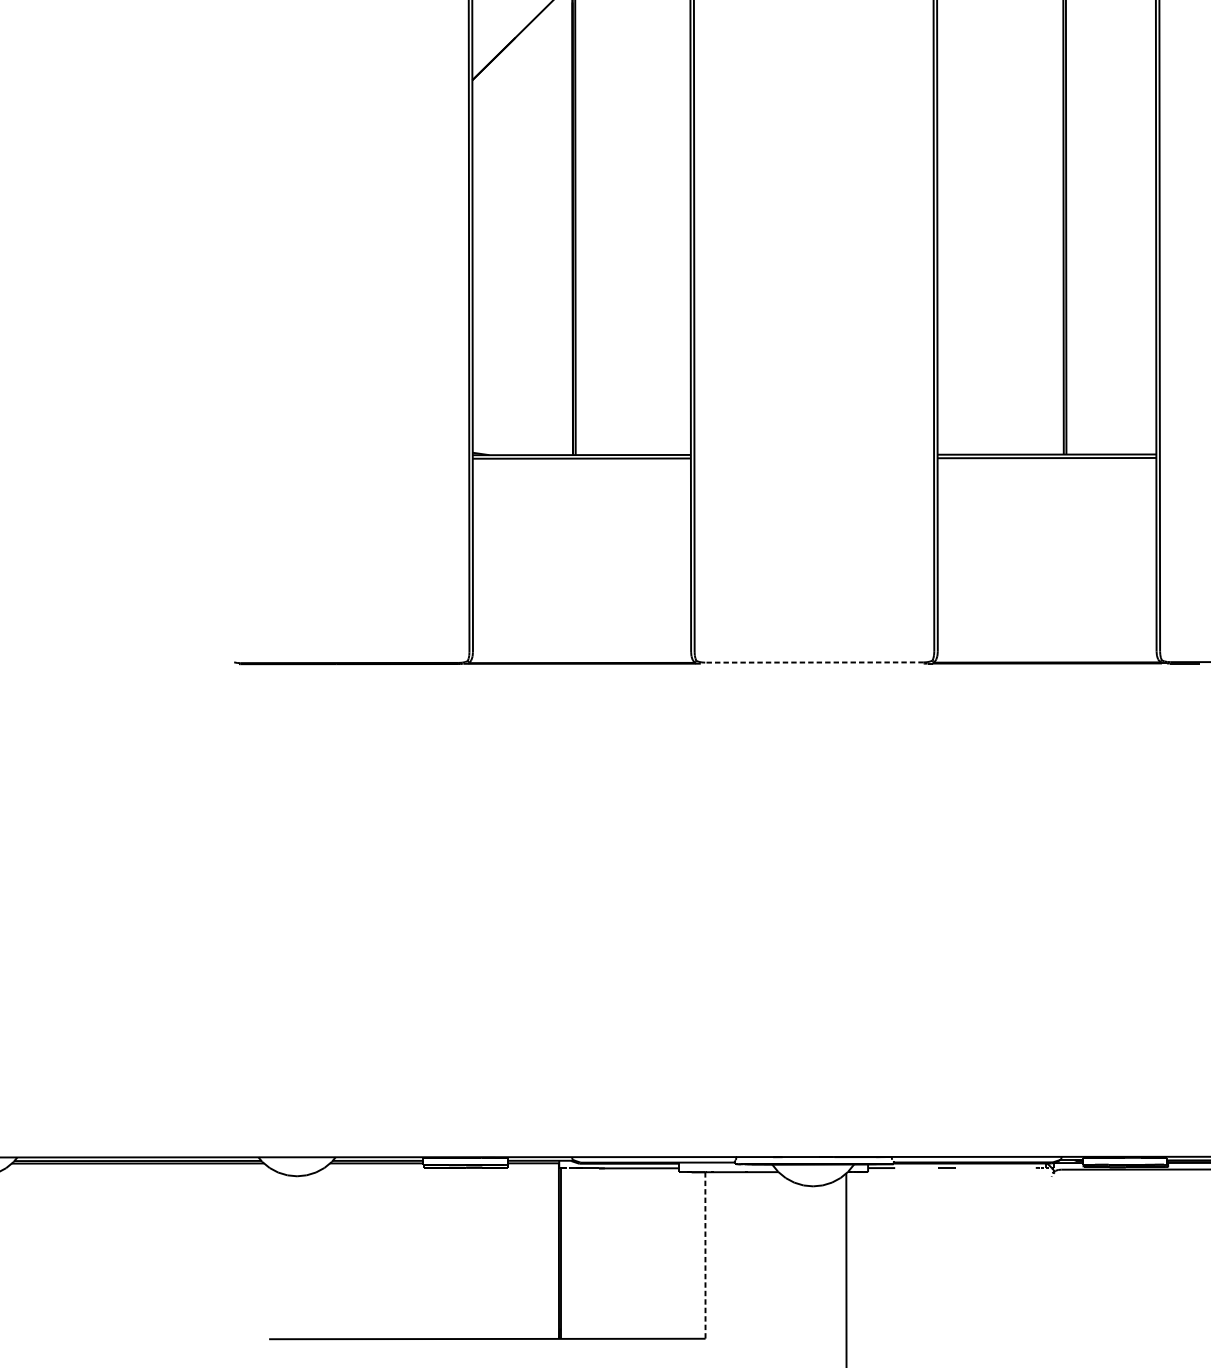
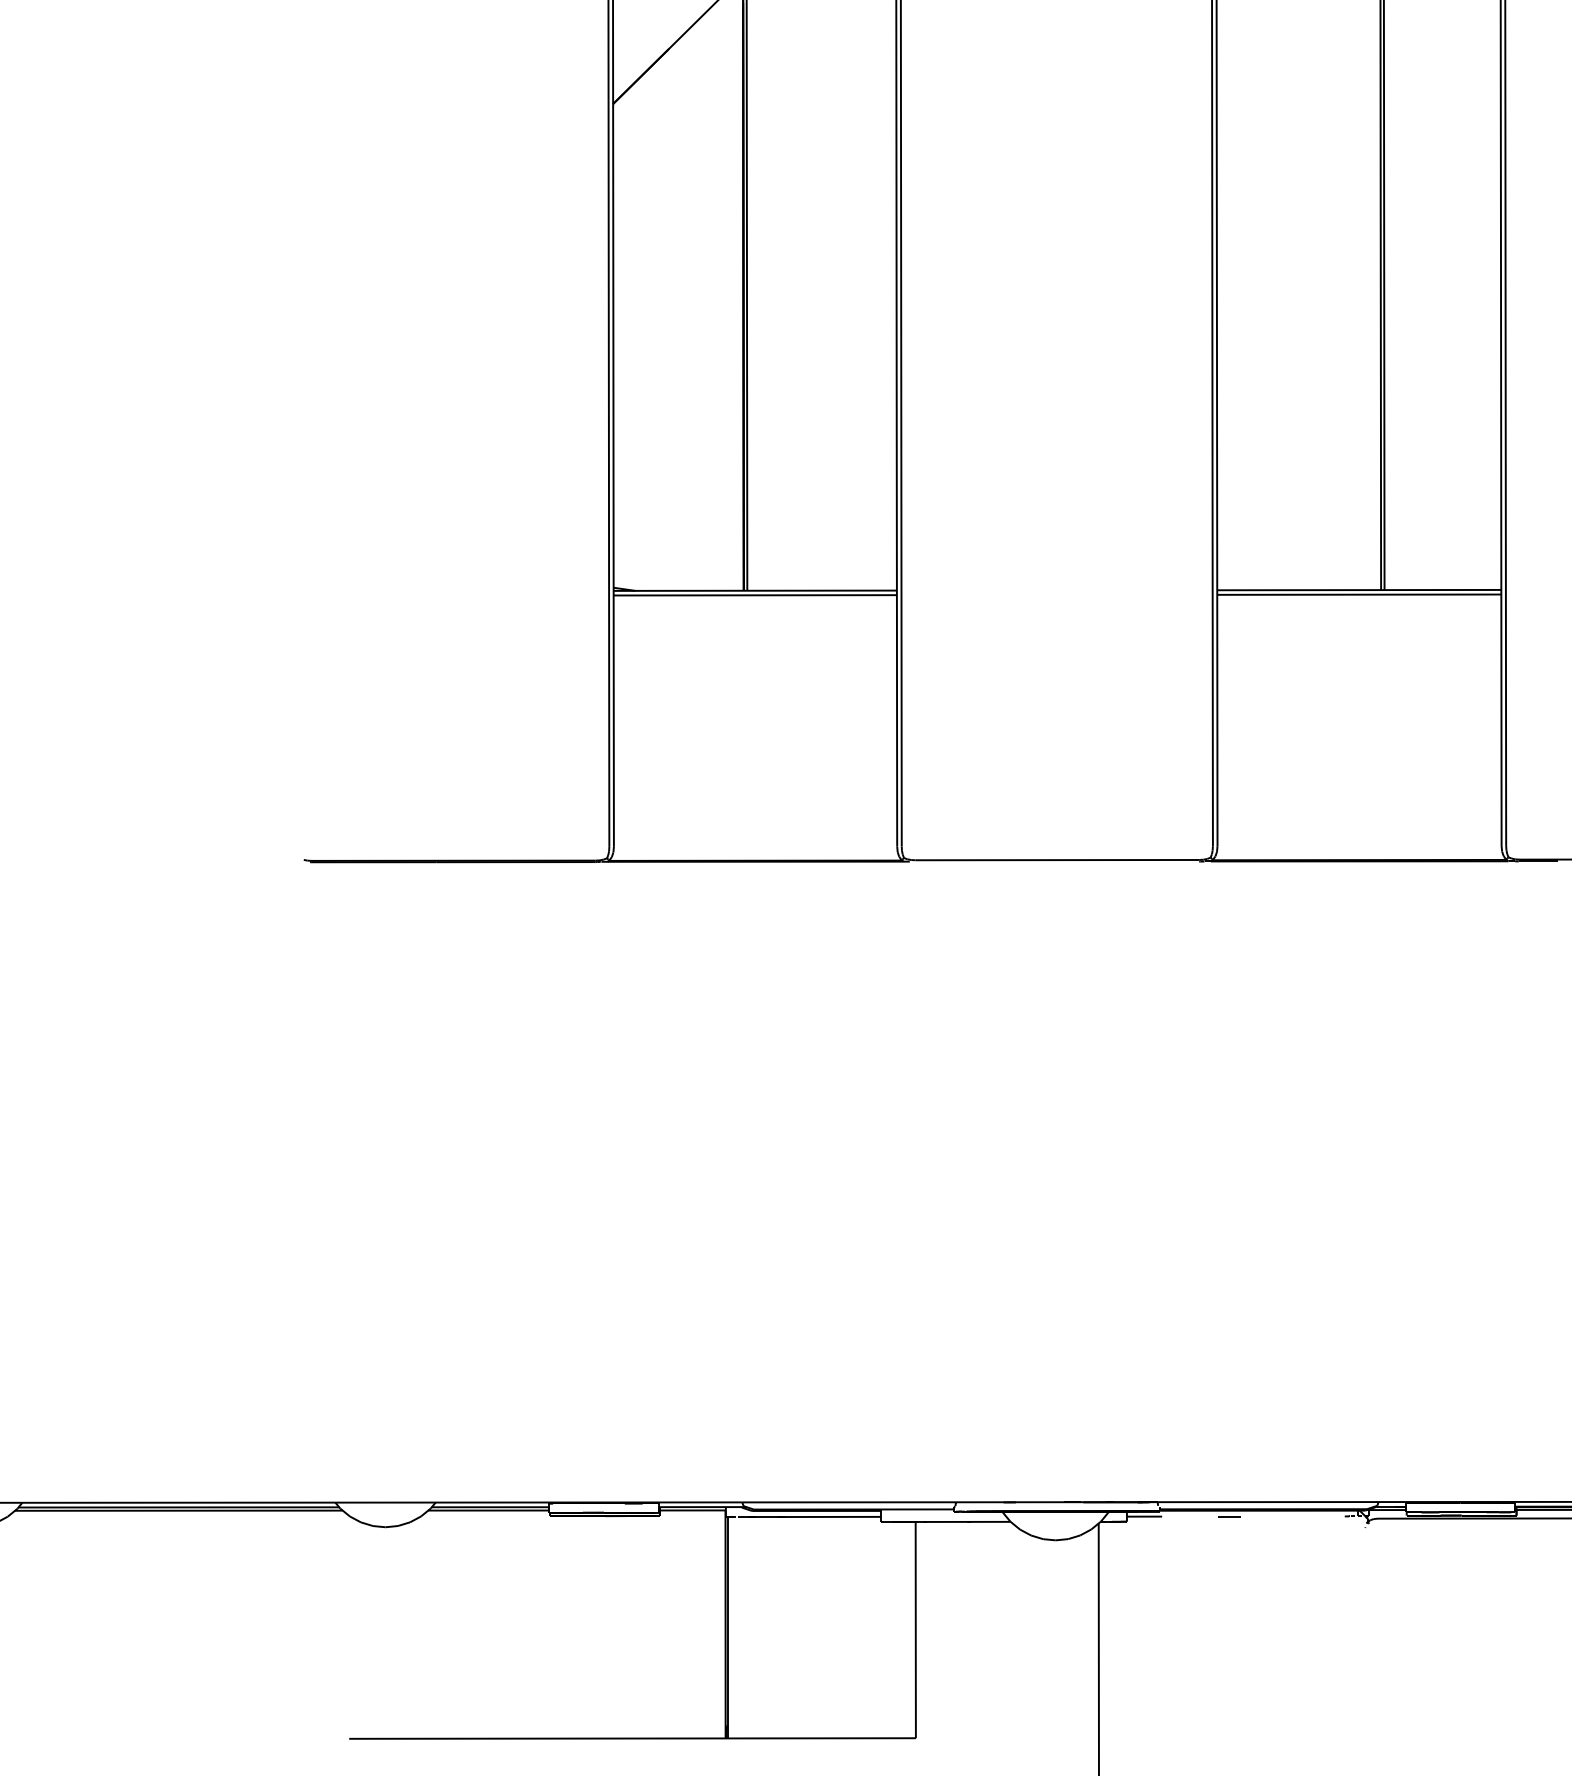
line: (814, 662) -> (1057, 860), dashed -> solid
line: (705, 1255) -> (915, 1630), dashed -> solid

